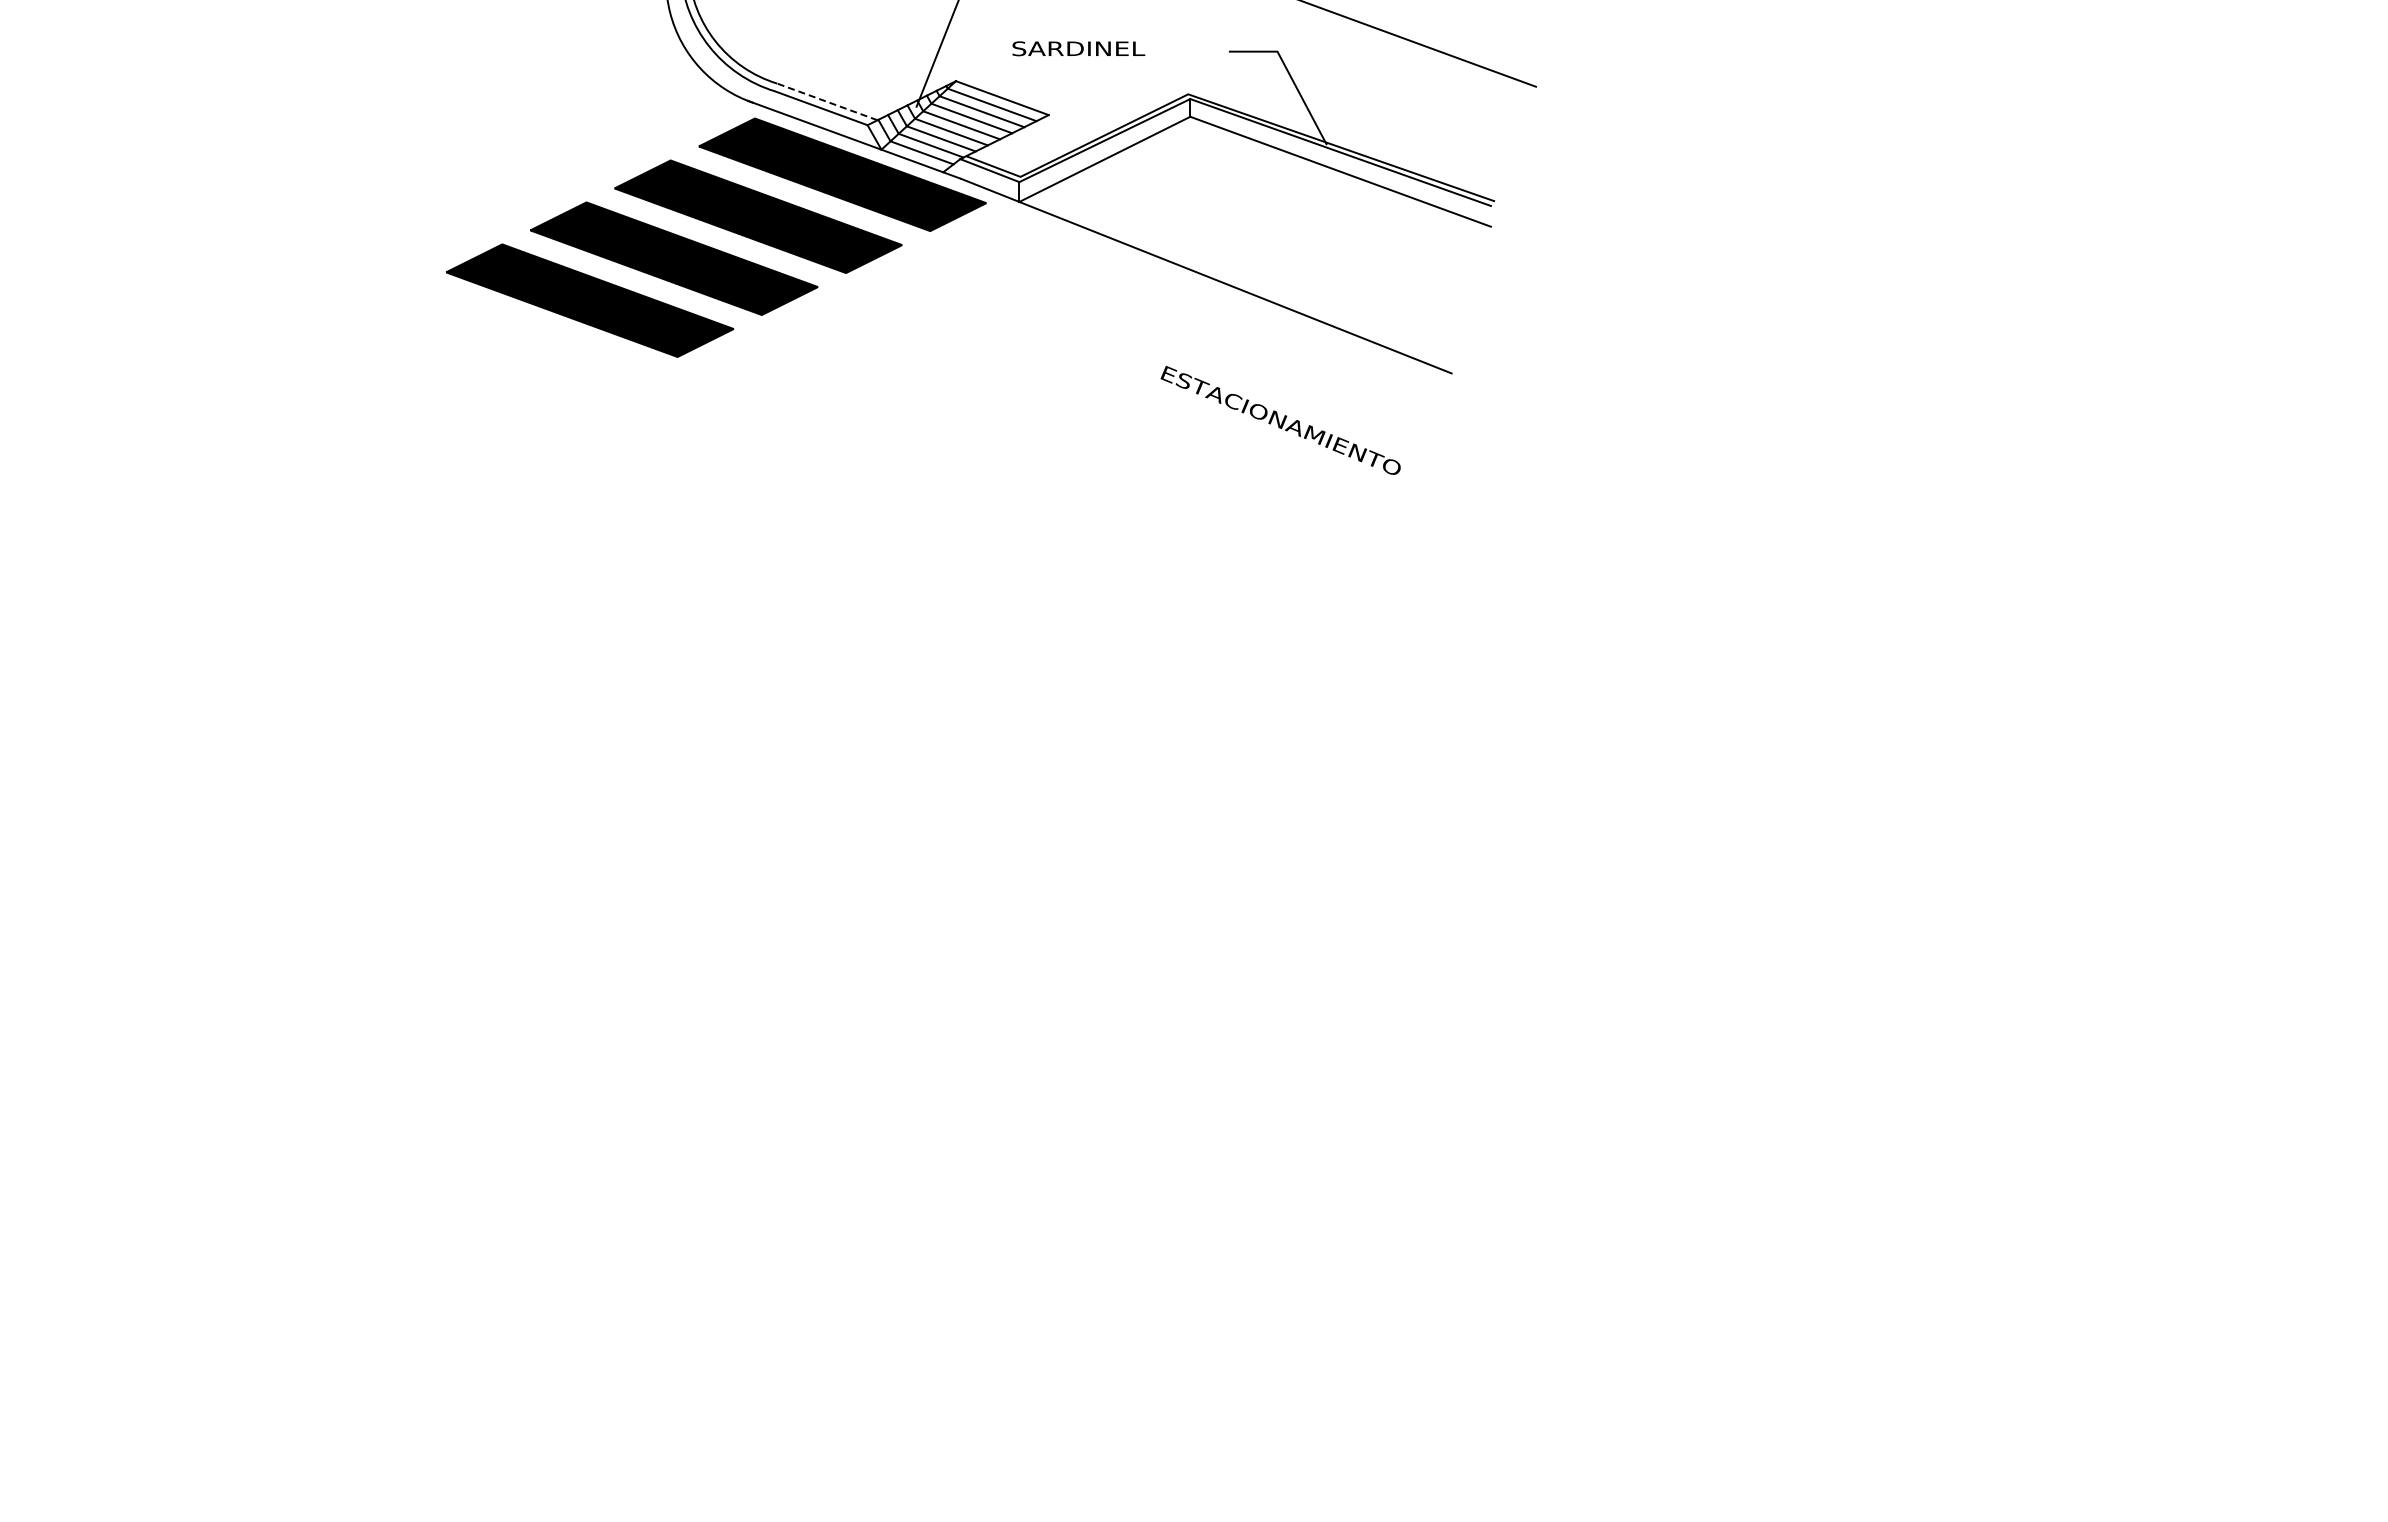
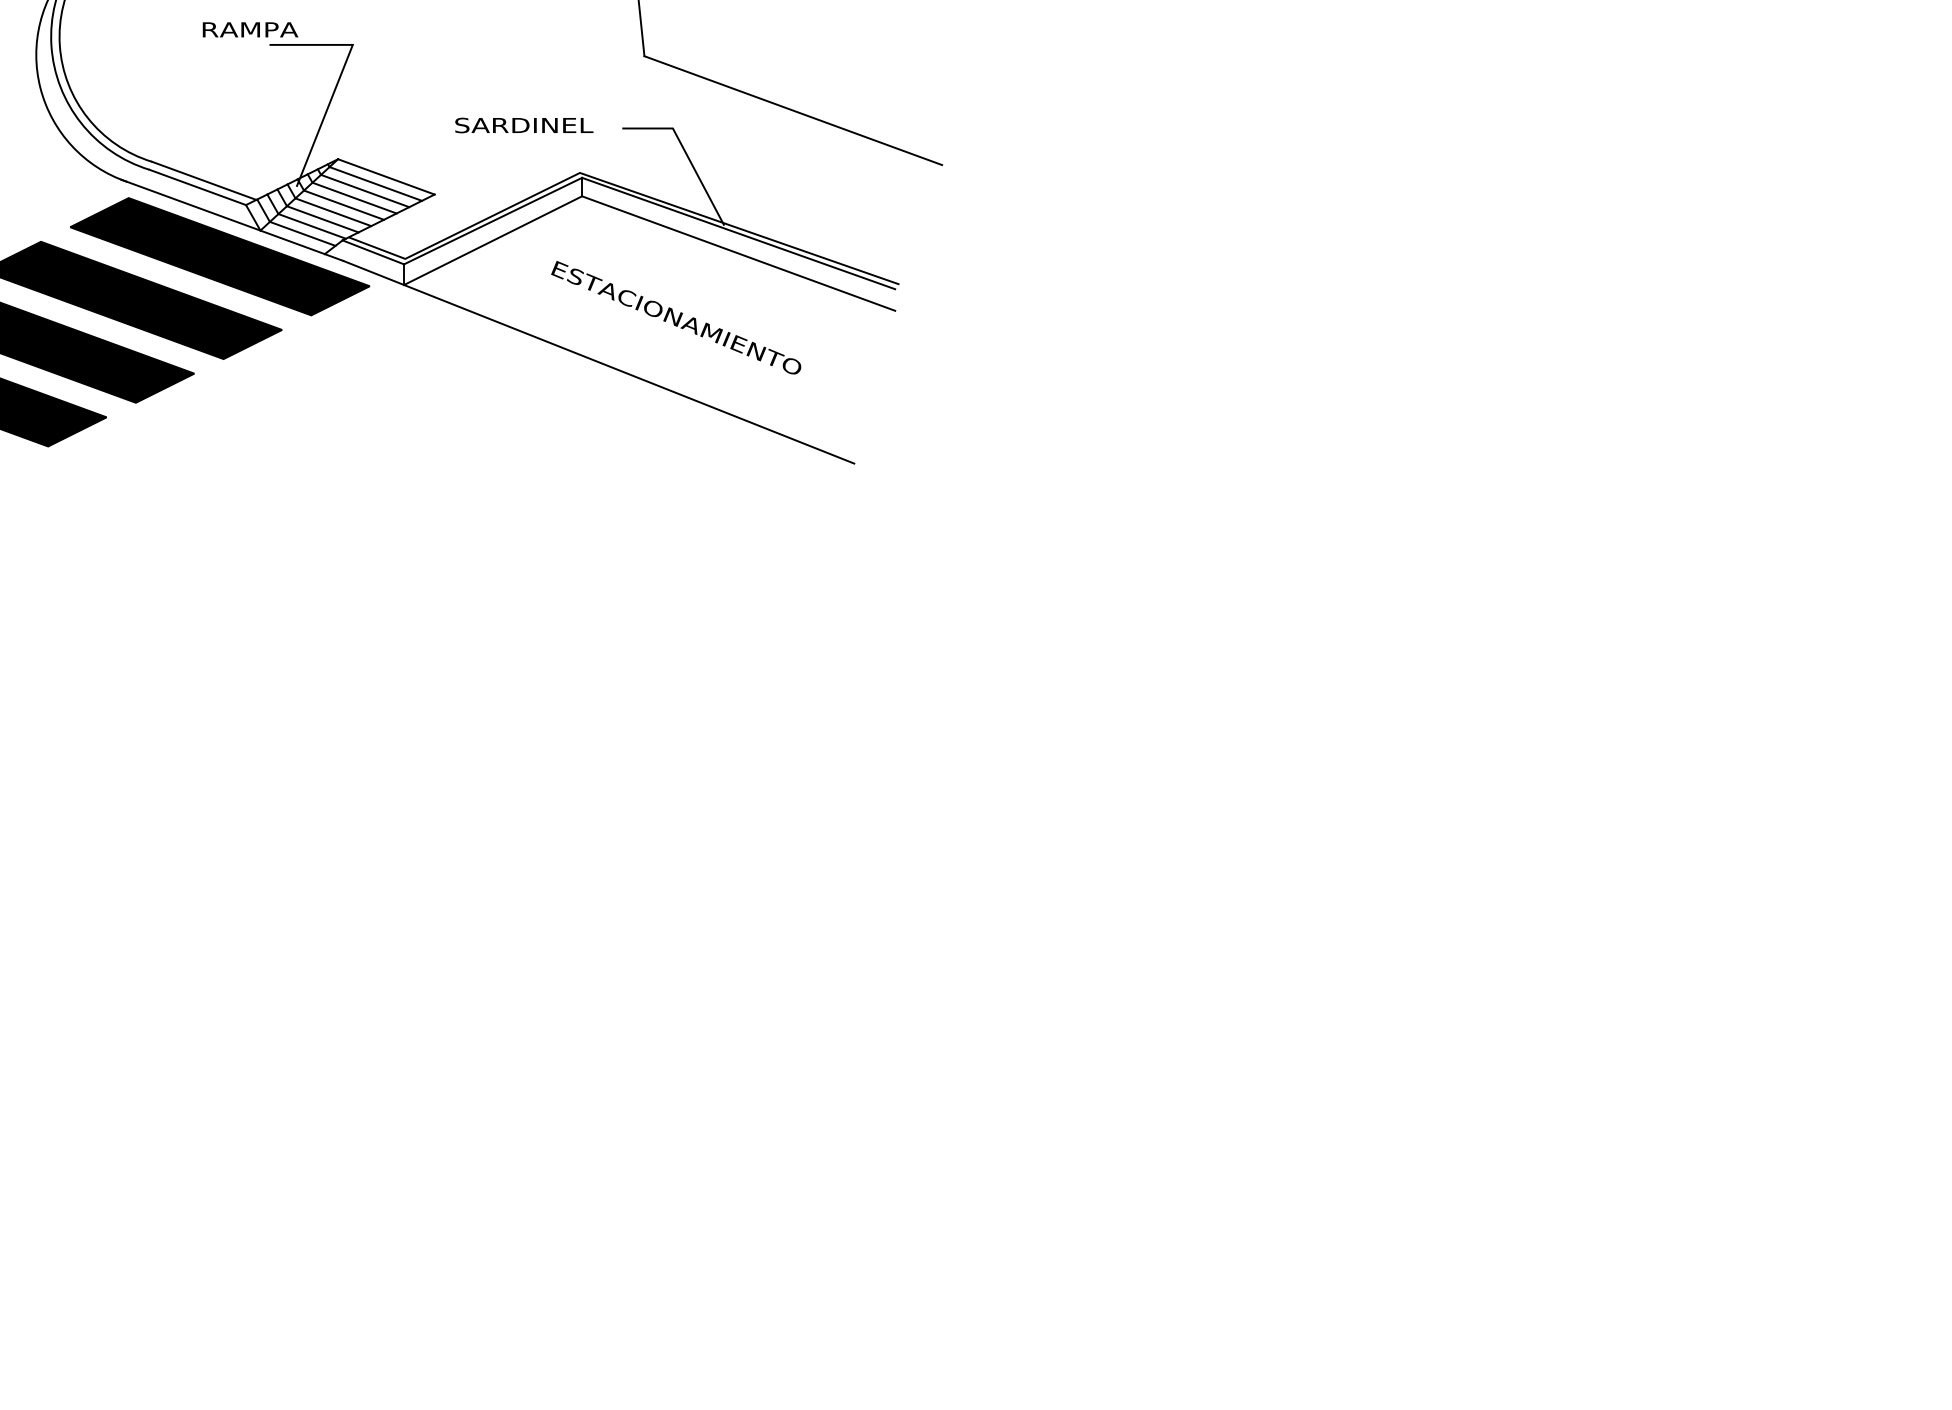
text: (1078, 48) -> (523, 125), moved
line: (826, 101) -> (203, 180), dashed -> solid
text: (1280, 419) -> (676, 316), moved

